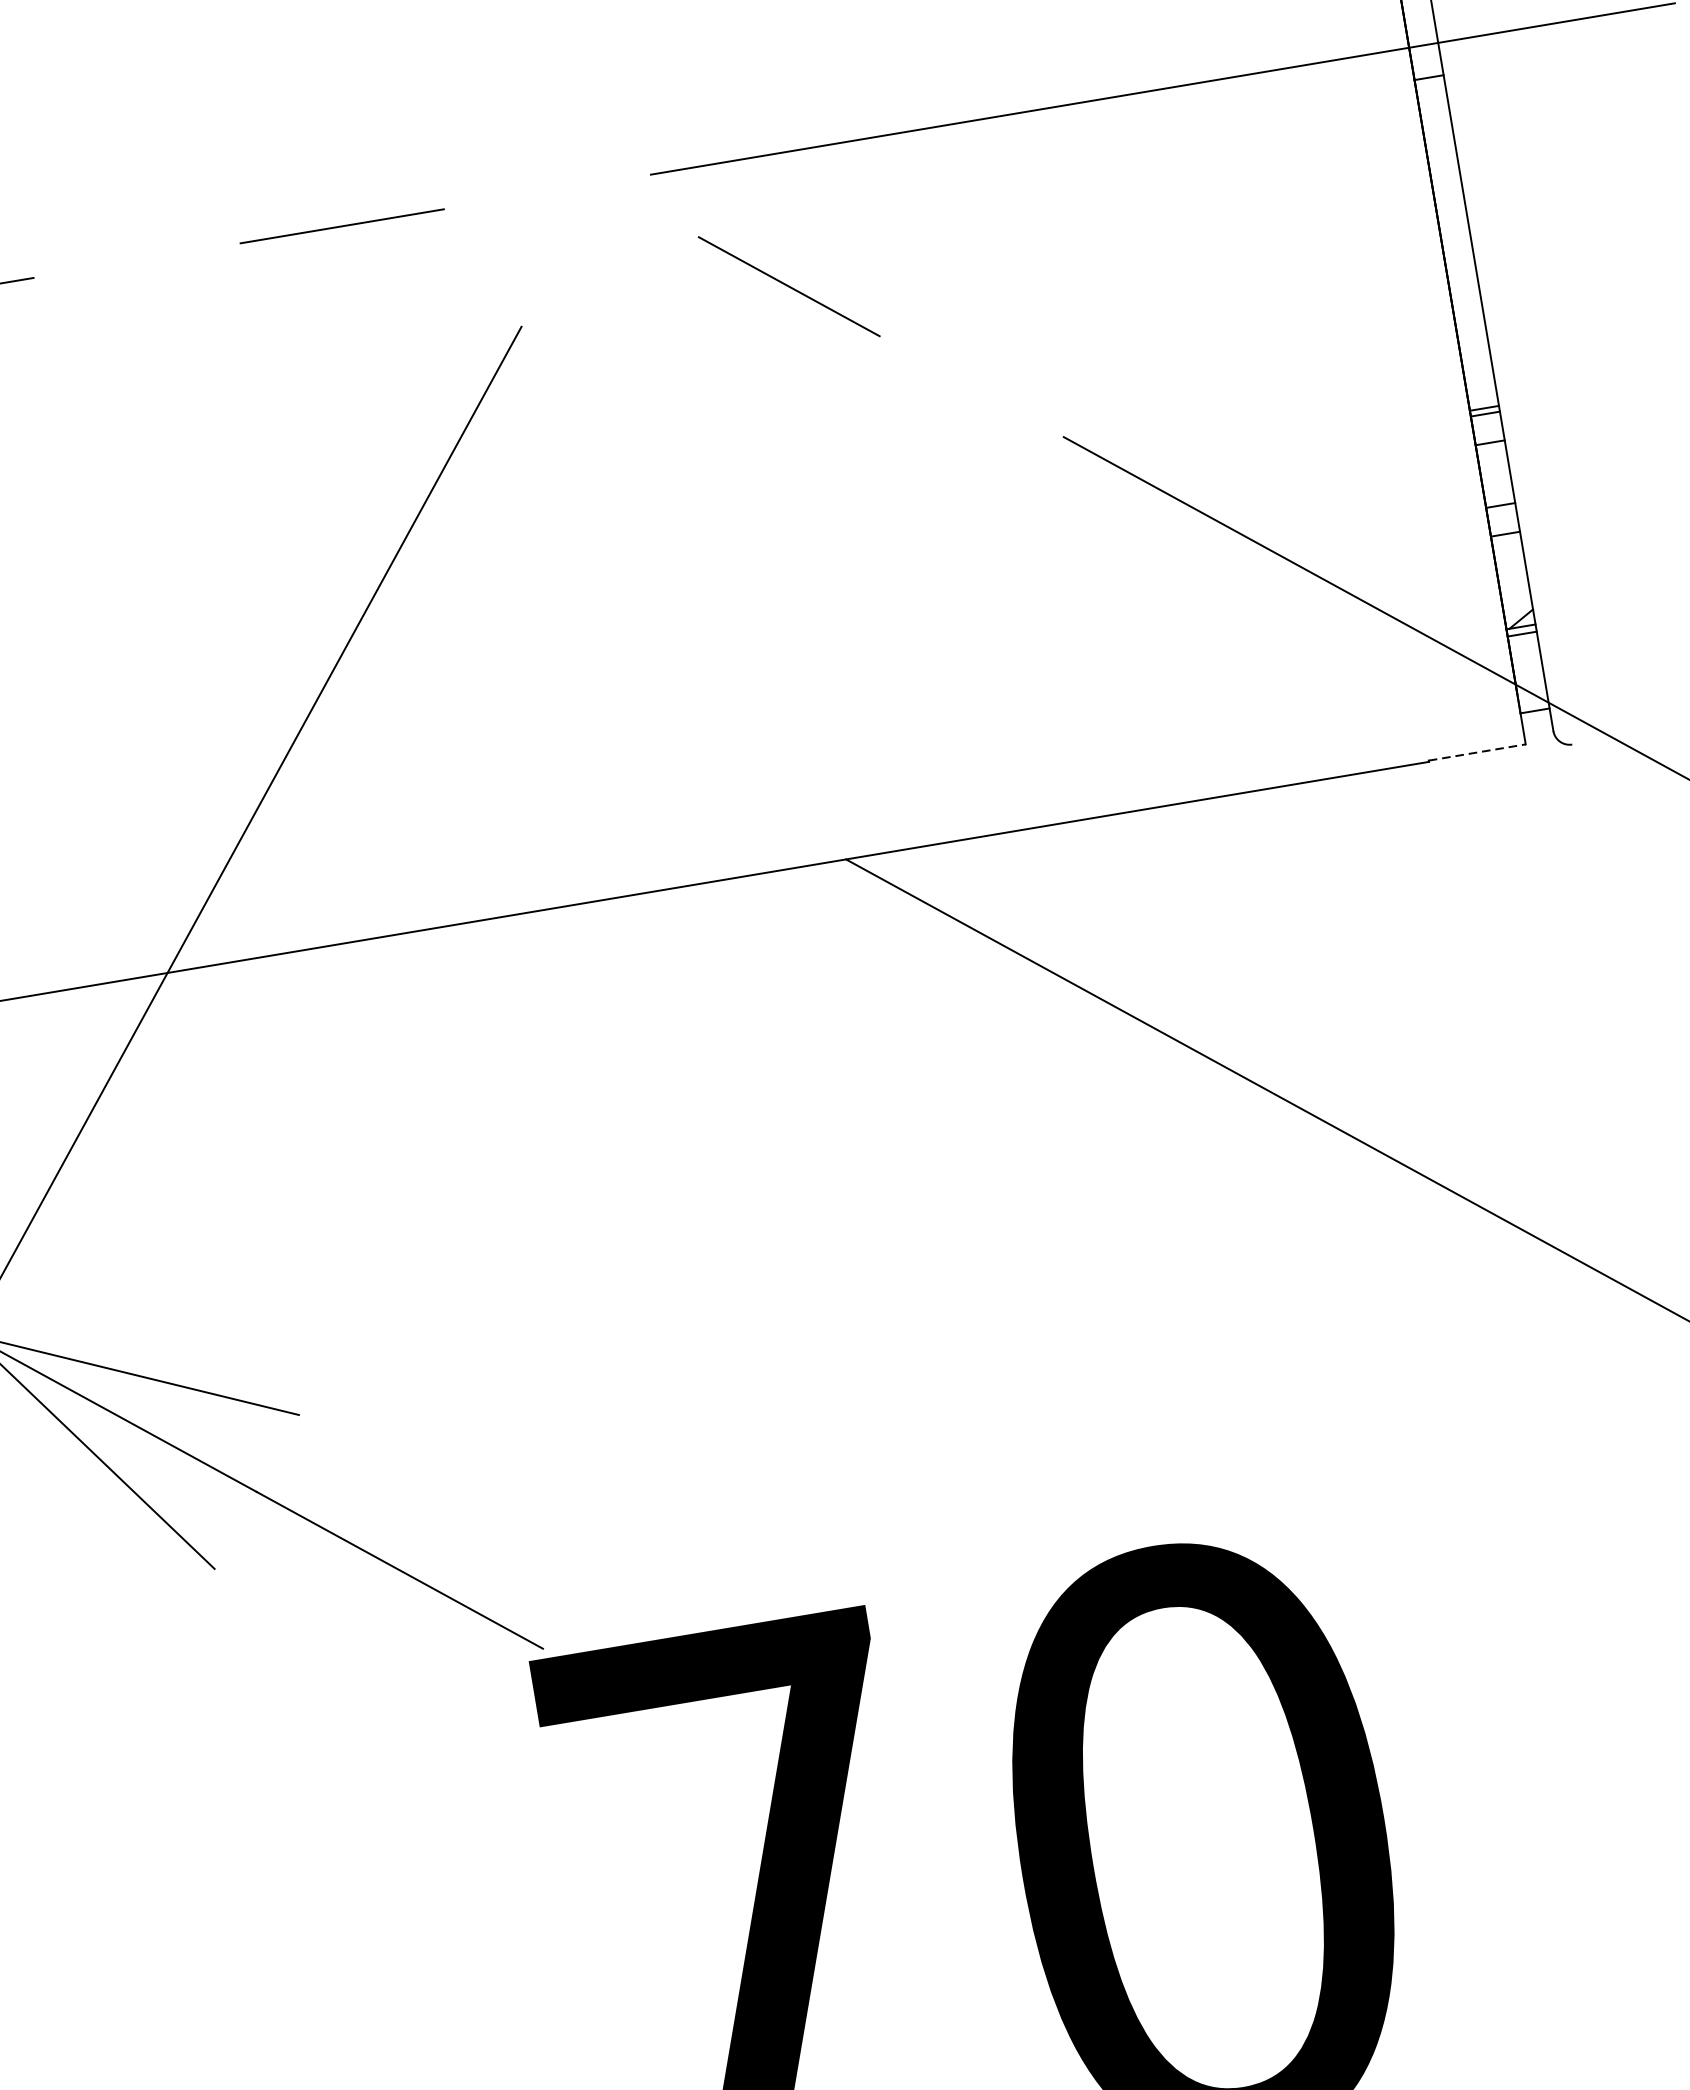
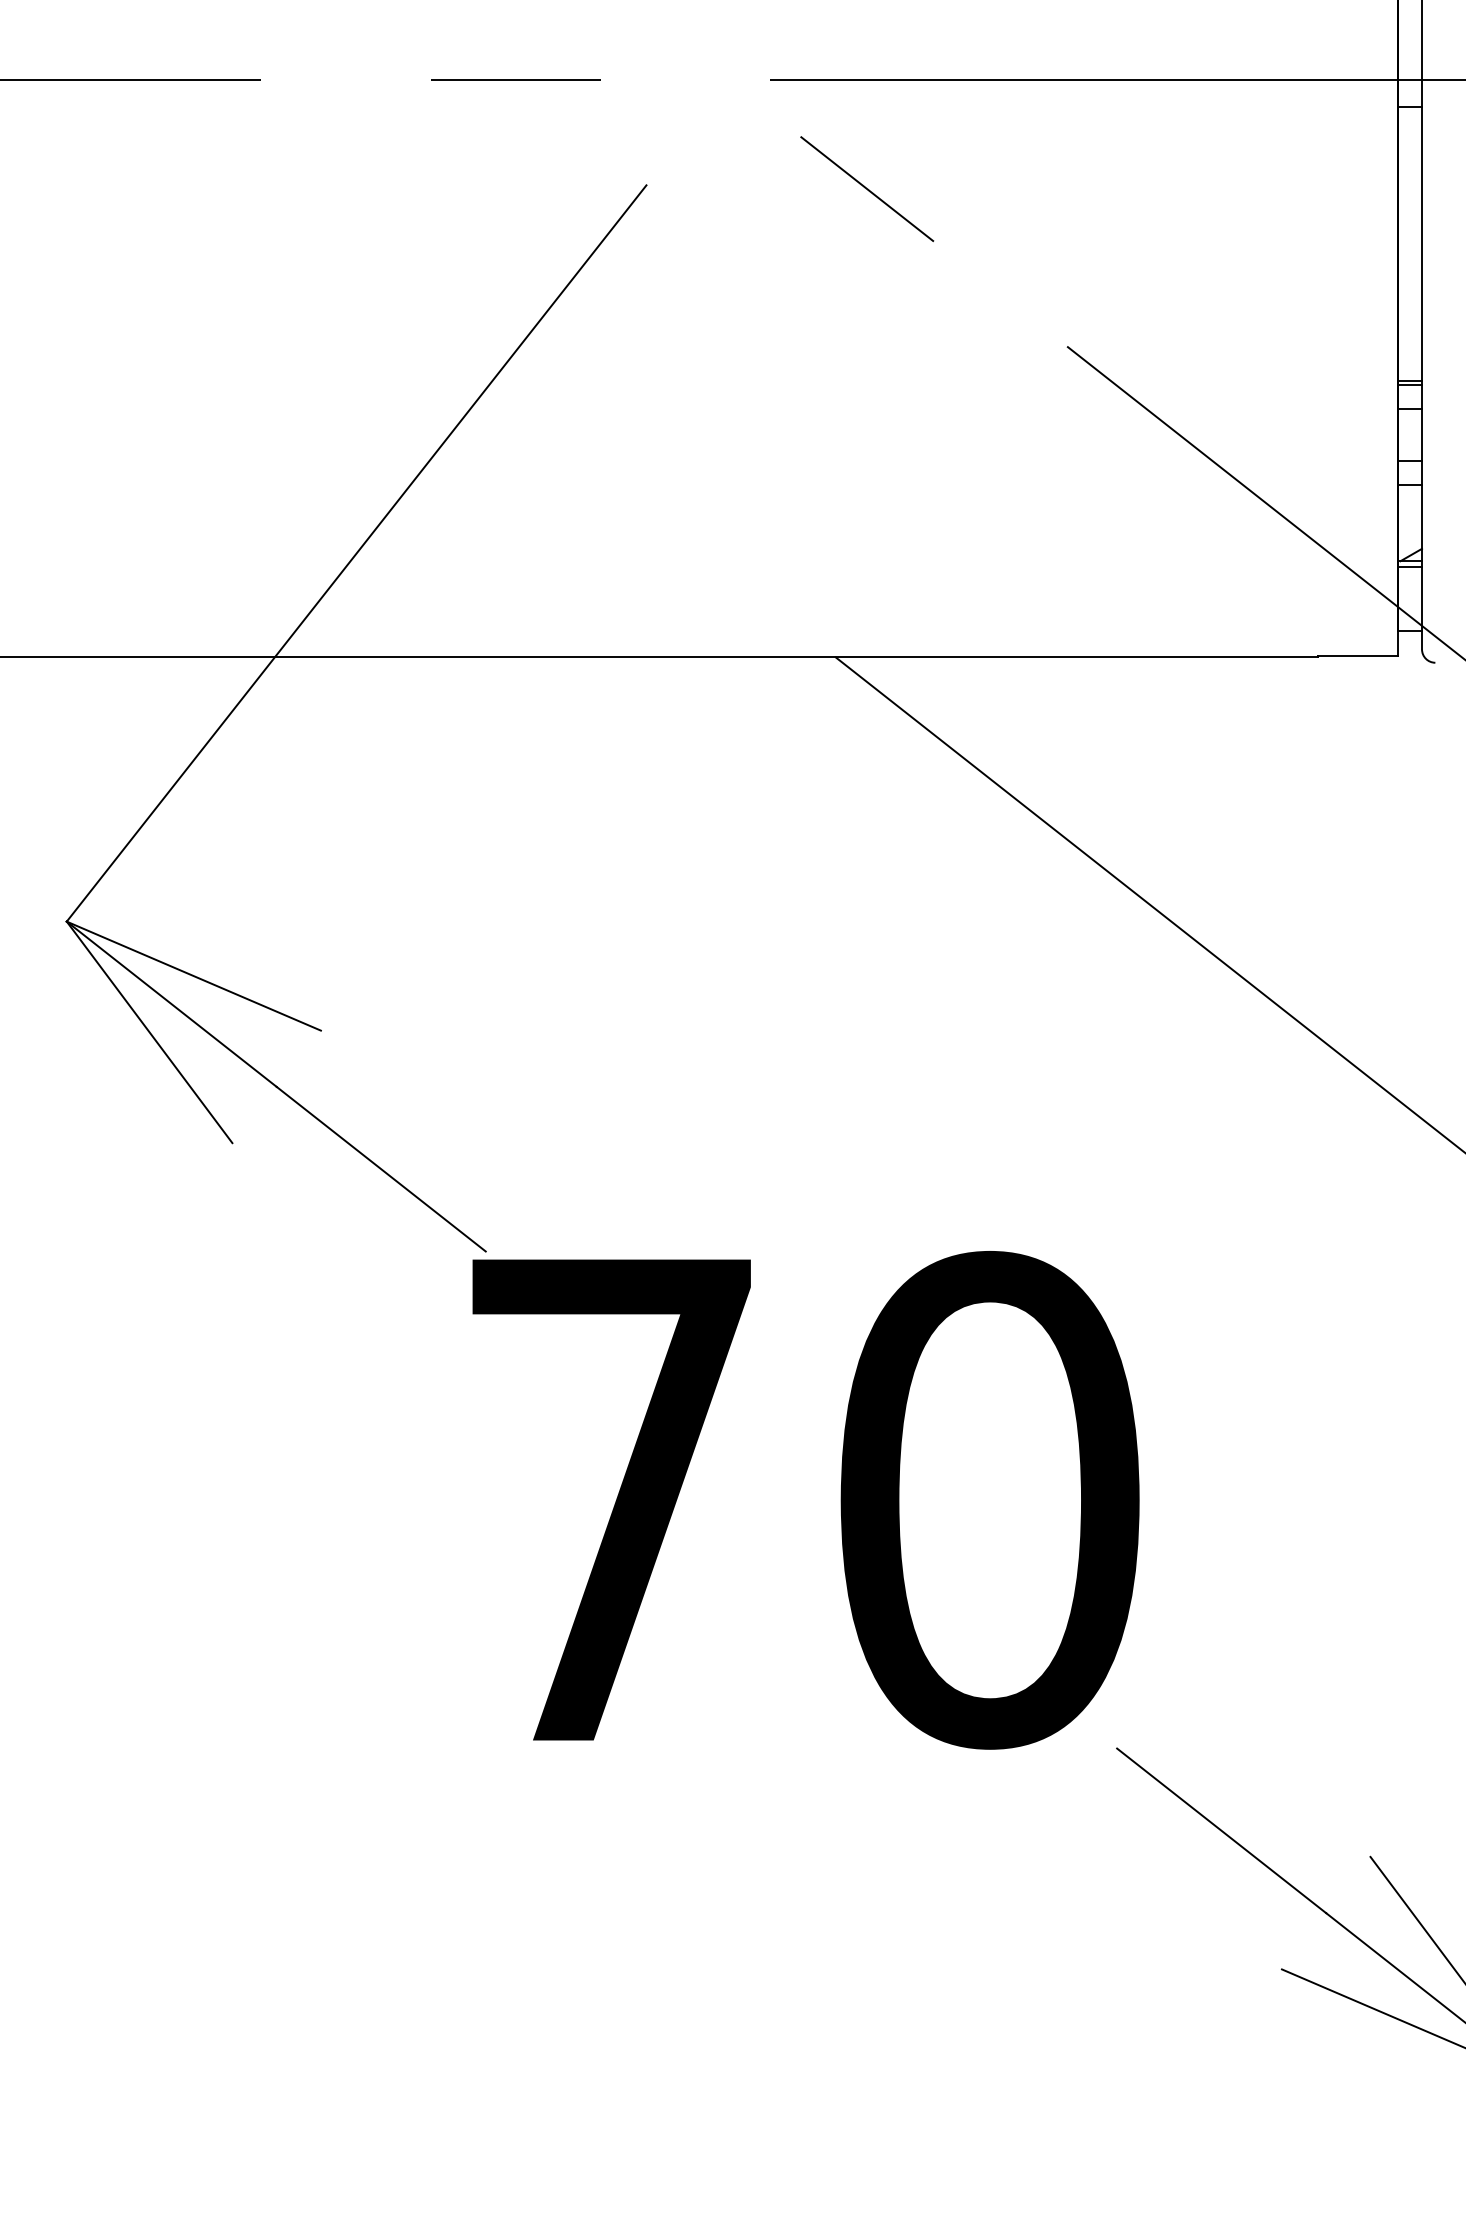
line: (1478, 752) -> (1358, 656), dashed -> solid

